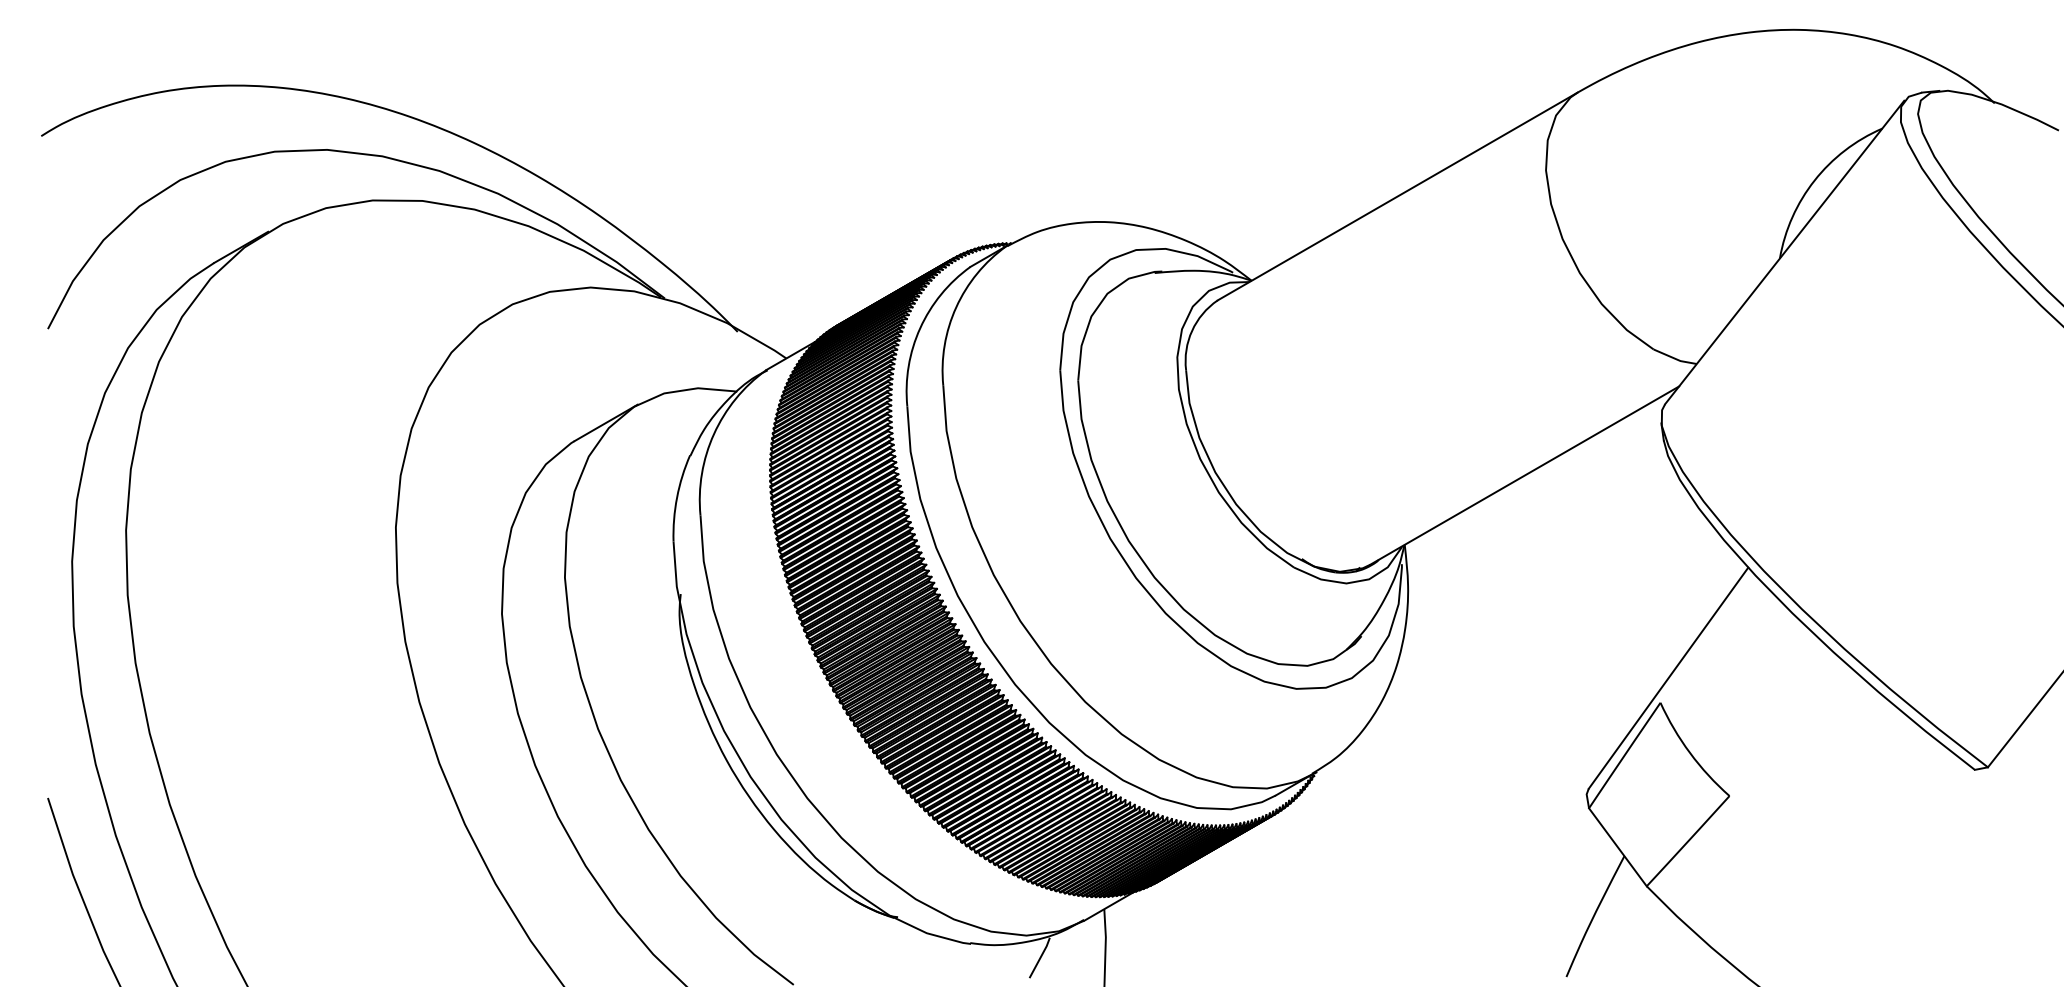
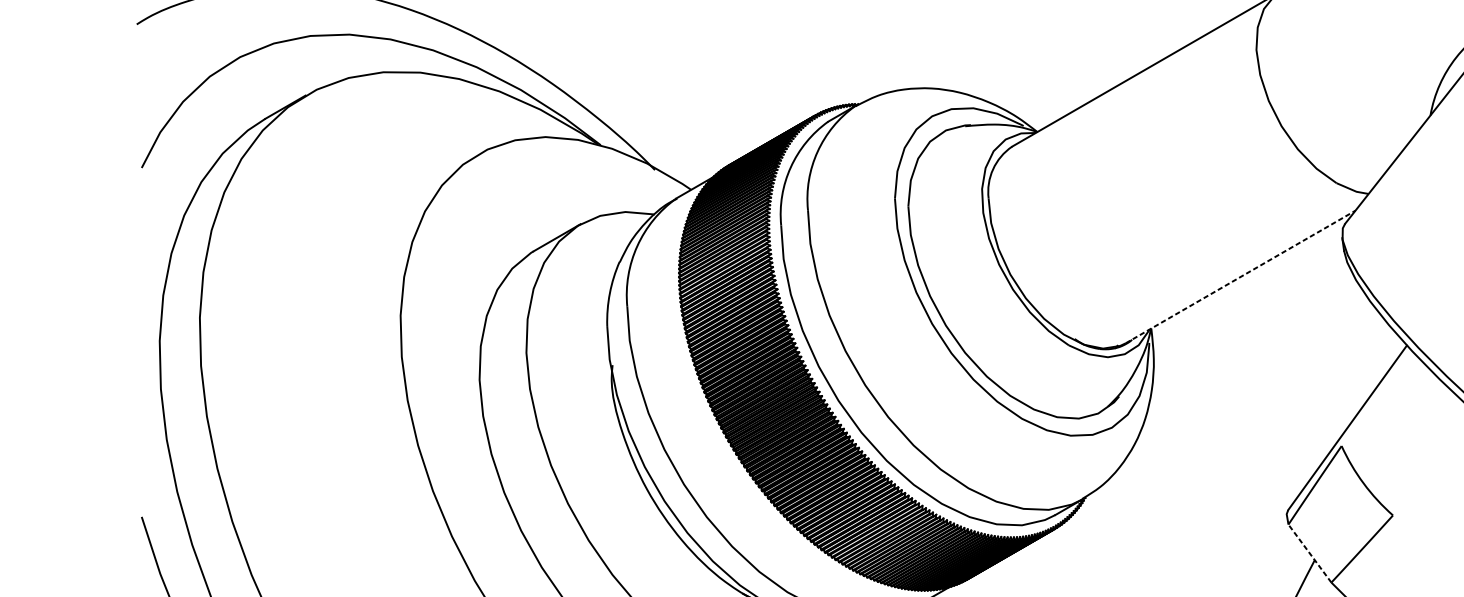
line: (1525, 475) -> (1241, 276), solid -> dashed
line: (1617, 846) -> (1309, 552), solid -> dashed

